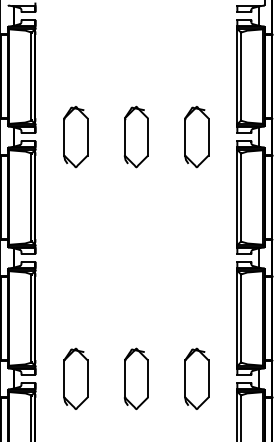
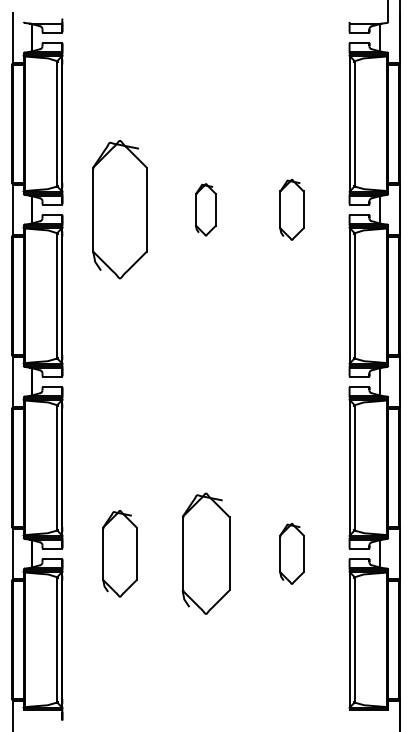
part: (75, 136) -> (119, 209), size x1.6
part: (136, 136) -> (205, 209), size x0.6
part: (196, 136) -> (291, 209), size x0.7
part: (136, 378) -> (205, 553), size x1.4
part: (196, 378) -> (291, 553), size x0.7

